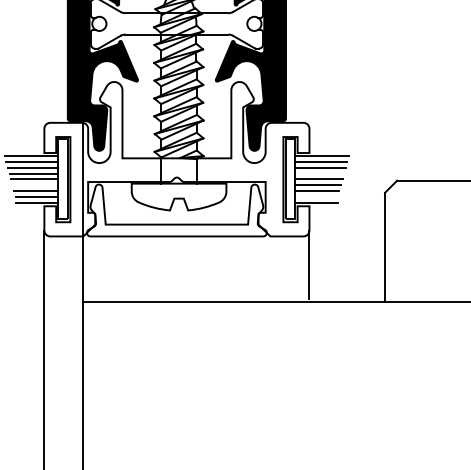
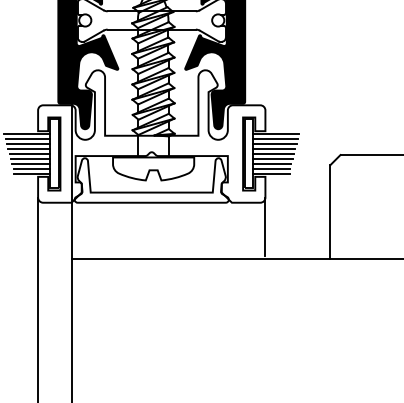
line: (320, 173) -> (274, 148), added
line: (35, 184) -> (30, 158), added
line: (316, 197) -> (271, 169), added

